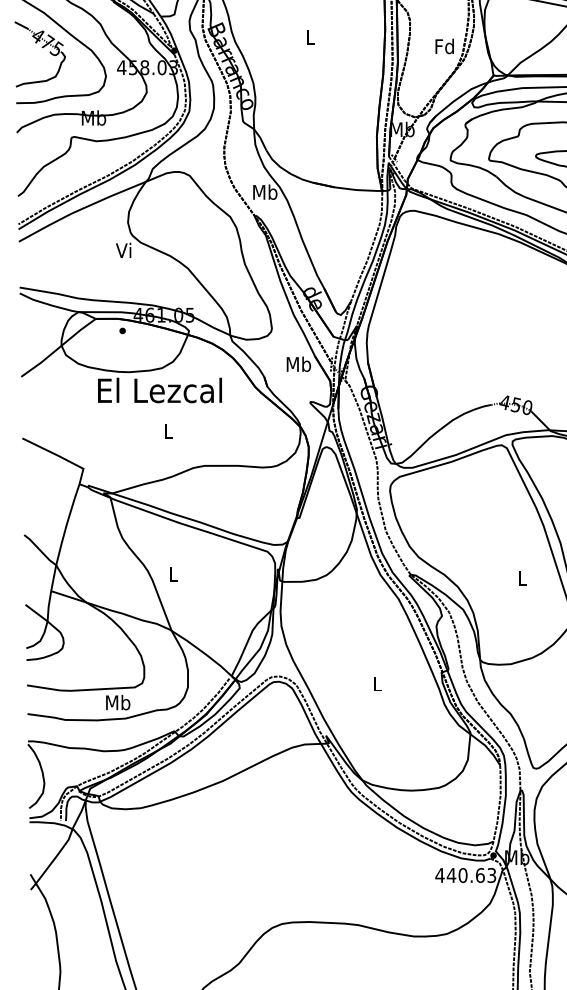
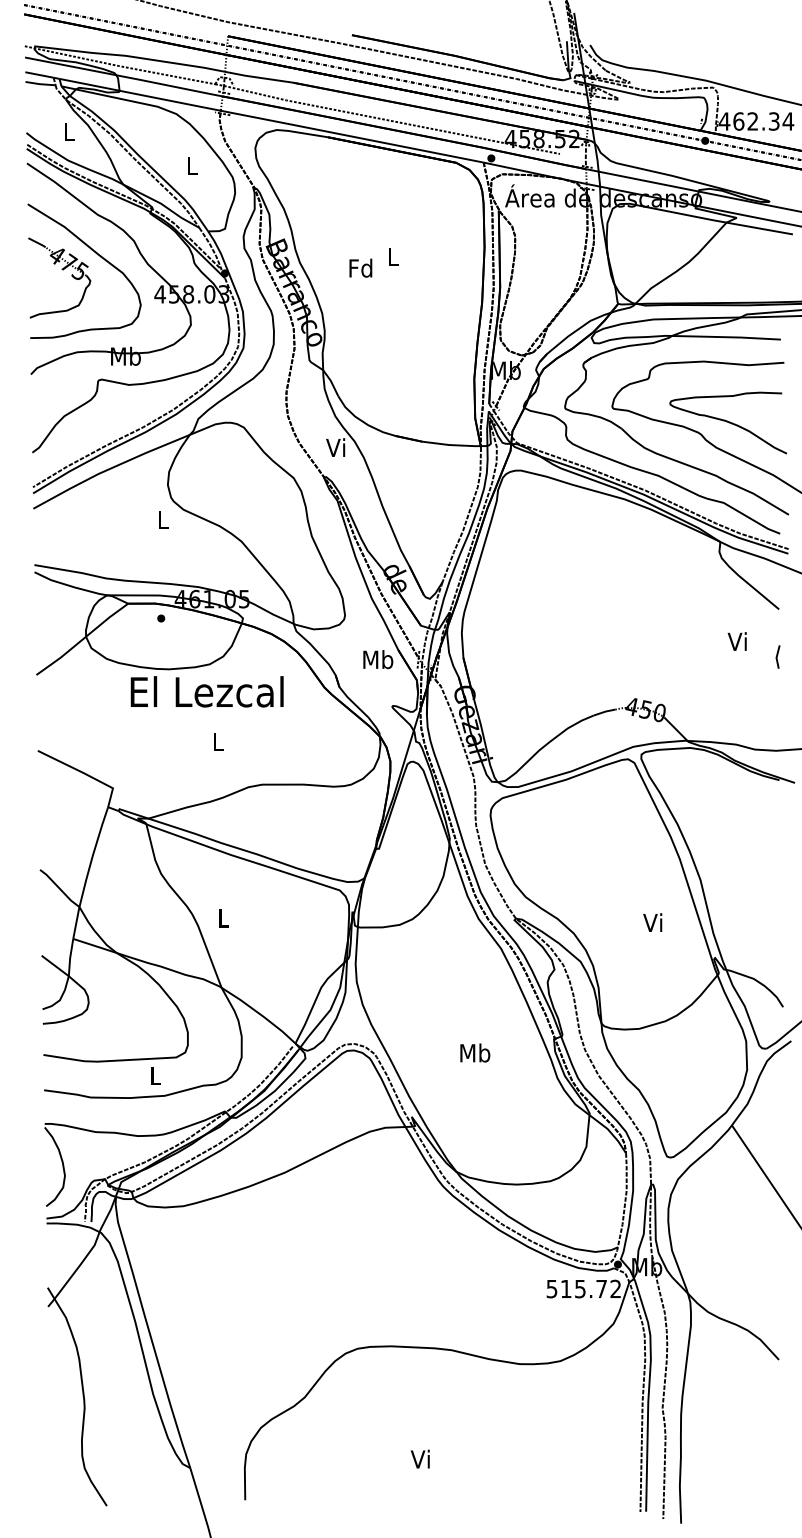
text: (444, 45) -> (360, 267), moved
text: (264, 192) -> (336, 447), Mb -> Vi
text: (123, 250) -> (162, 519), Vi -> L
text: (521, 577) -> (652, 922), L -> Vi
text: (377, 683) -> (475, 1052), L -> Mb
text: (117, 702) -> (155, 1075), Mb -> L
text: (465, 875) -> (583, 1288), 440.63 -> 515.72

